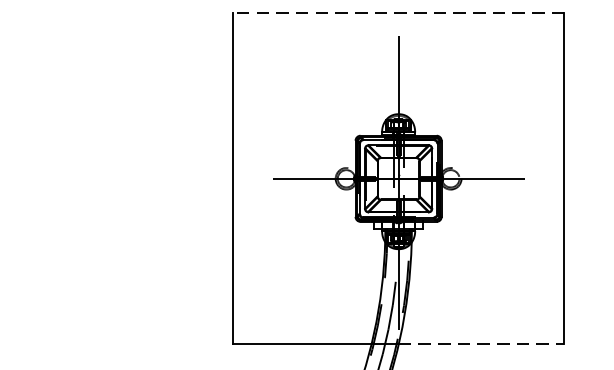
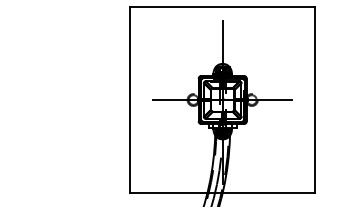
line: (398, 13) -> (222, 7), dashed -> solid
line: (482, 344) -> (269, 192), dashed -> solid

